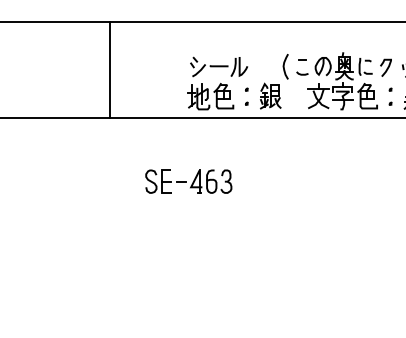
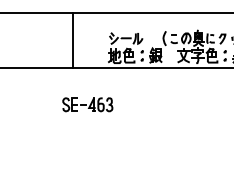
line: (110, 70) -> (73, 40), moved
part: (188, 181) -> (87, 104), moved

